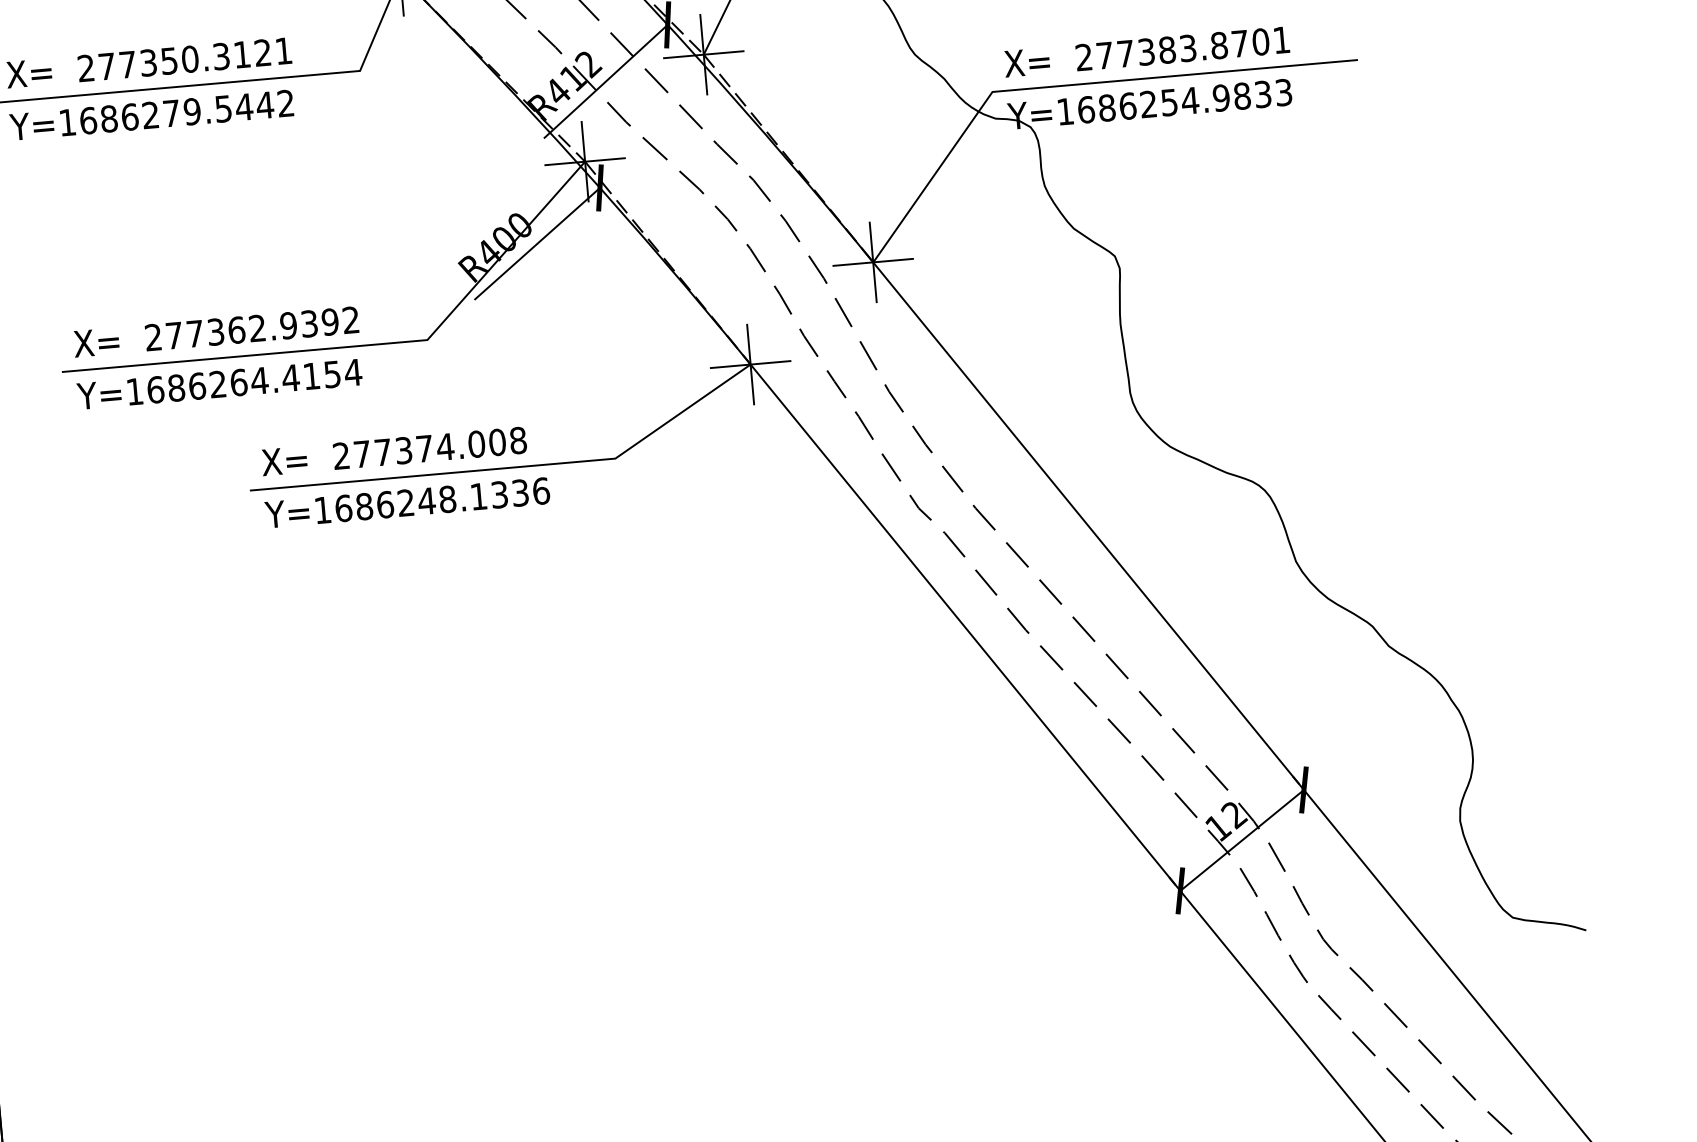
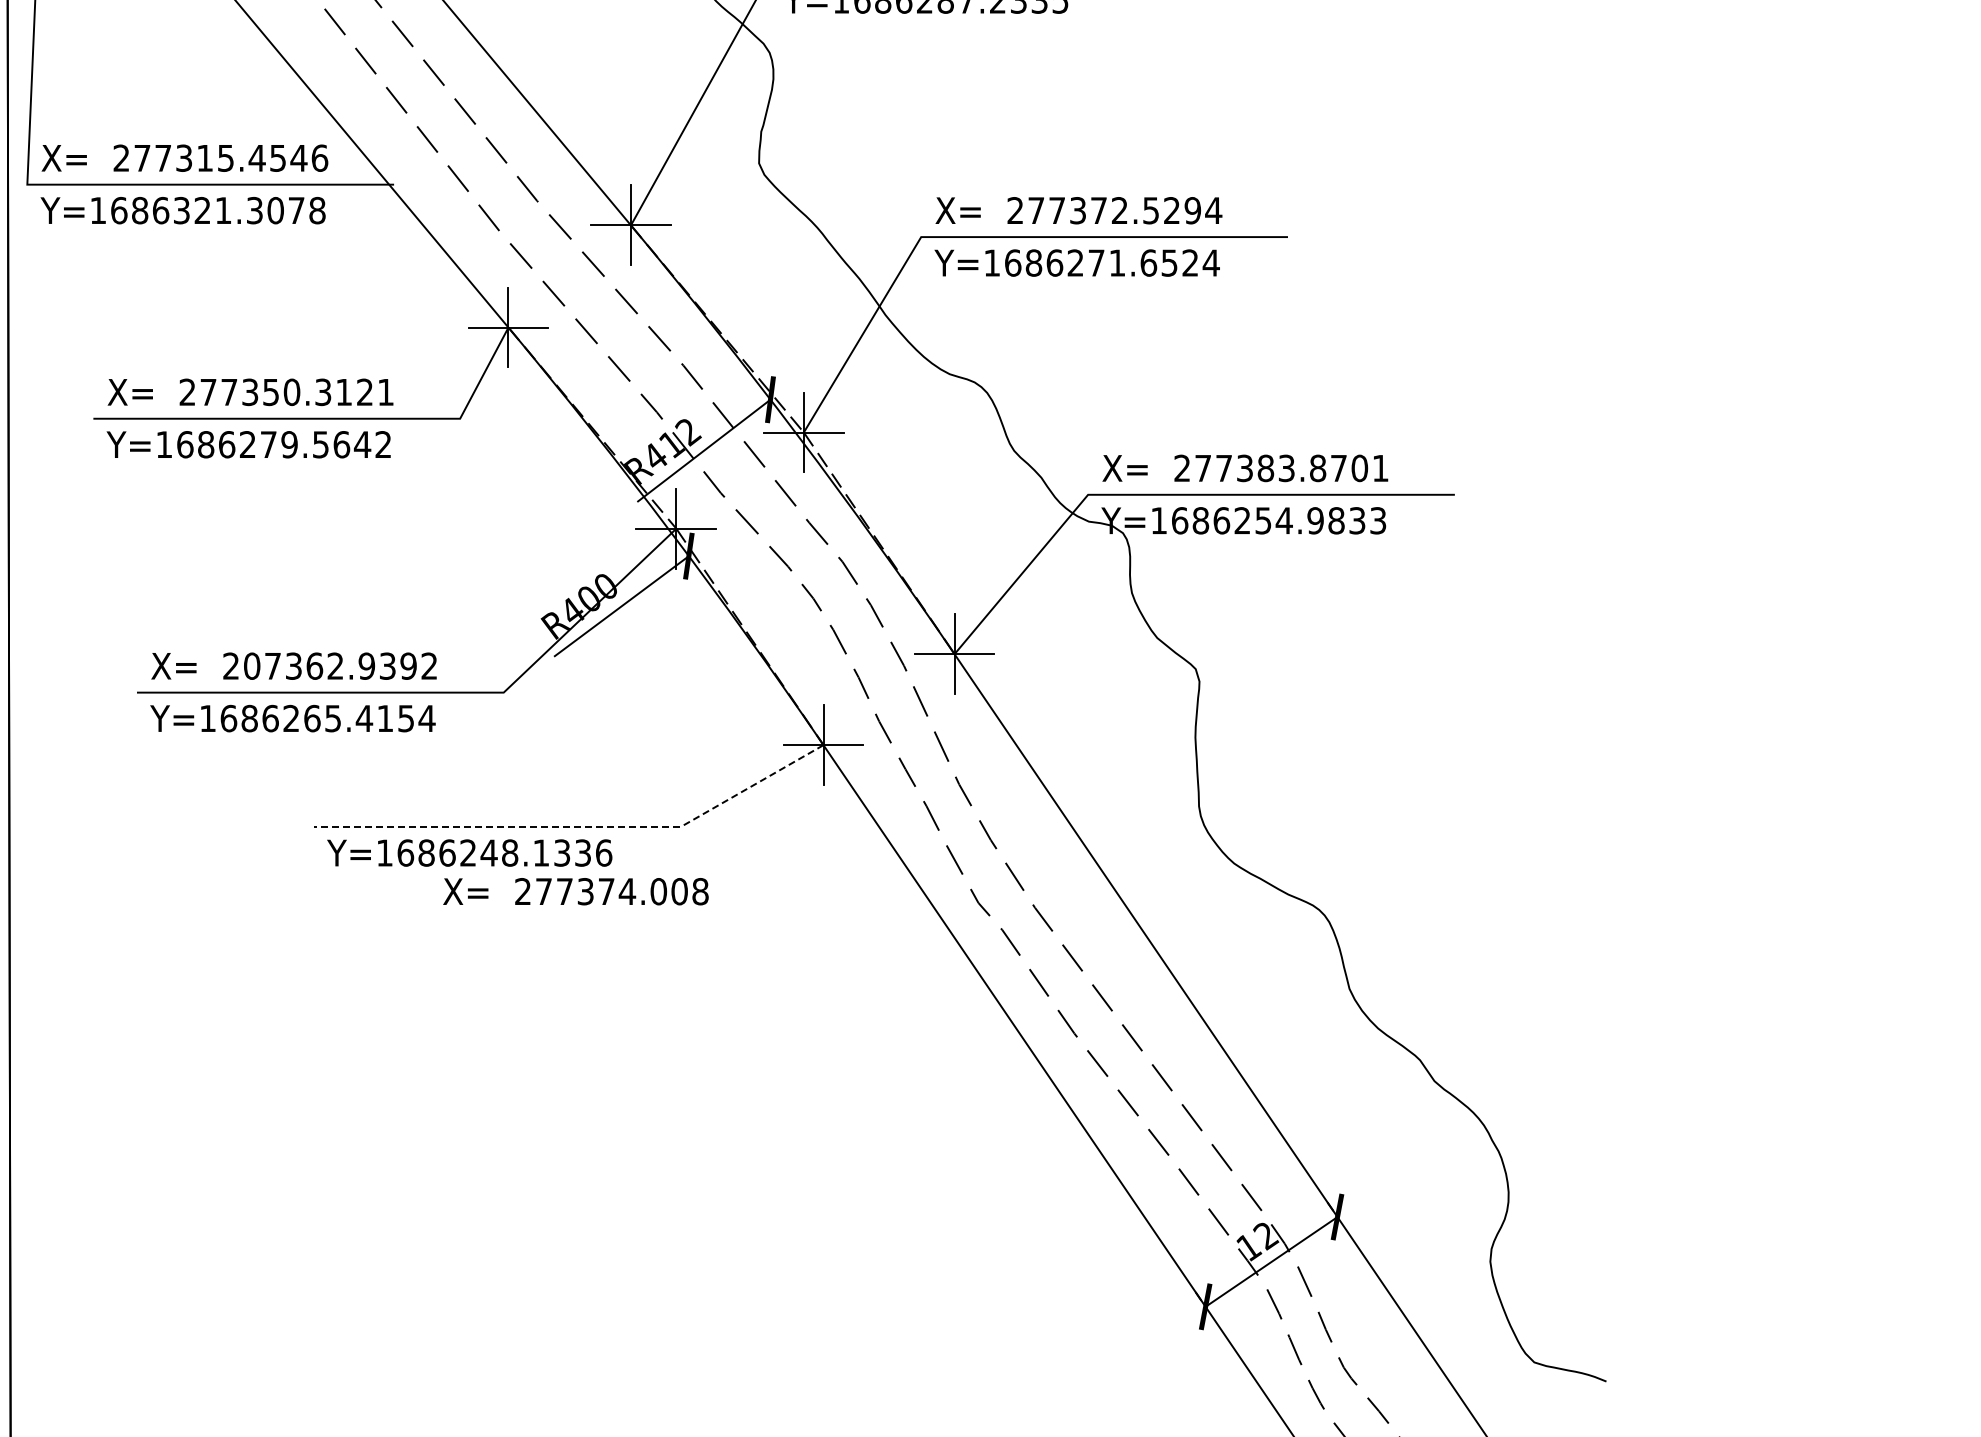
text: (244, 106) -> (341, 444), Y=1686279.5442 -> Y=1686279.5642
text: (174, 334) -> (252, 665), 277362.9392 -> 207362.9392
text: (259, 380) -> (332, 718), Y=1686264.4154 -> Y=1686265.4154
text: (393, 451) -> (575, 891), moved
line: (514, 467) -> (579, 827), solid -> dashed

